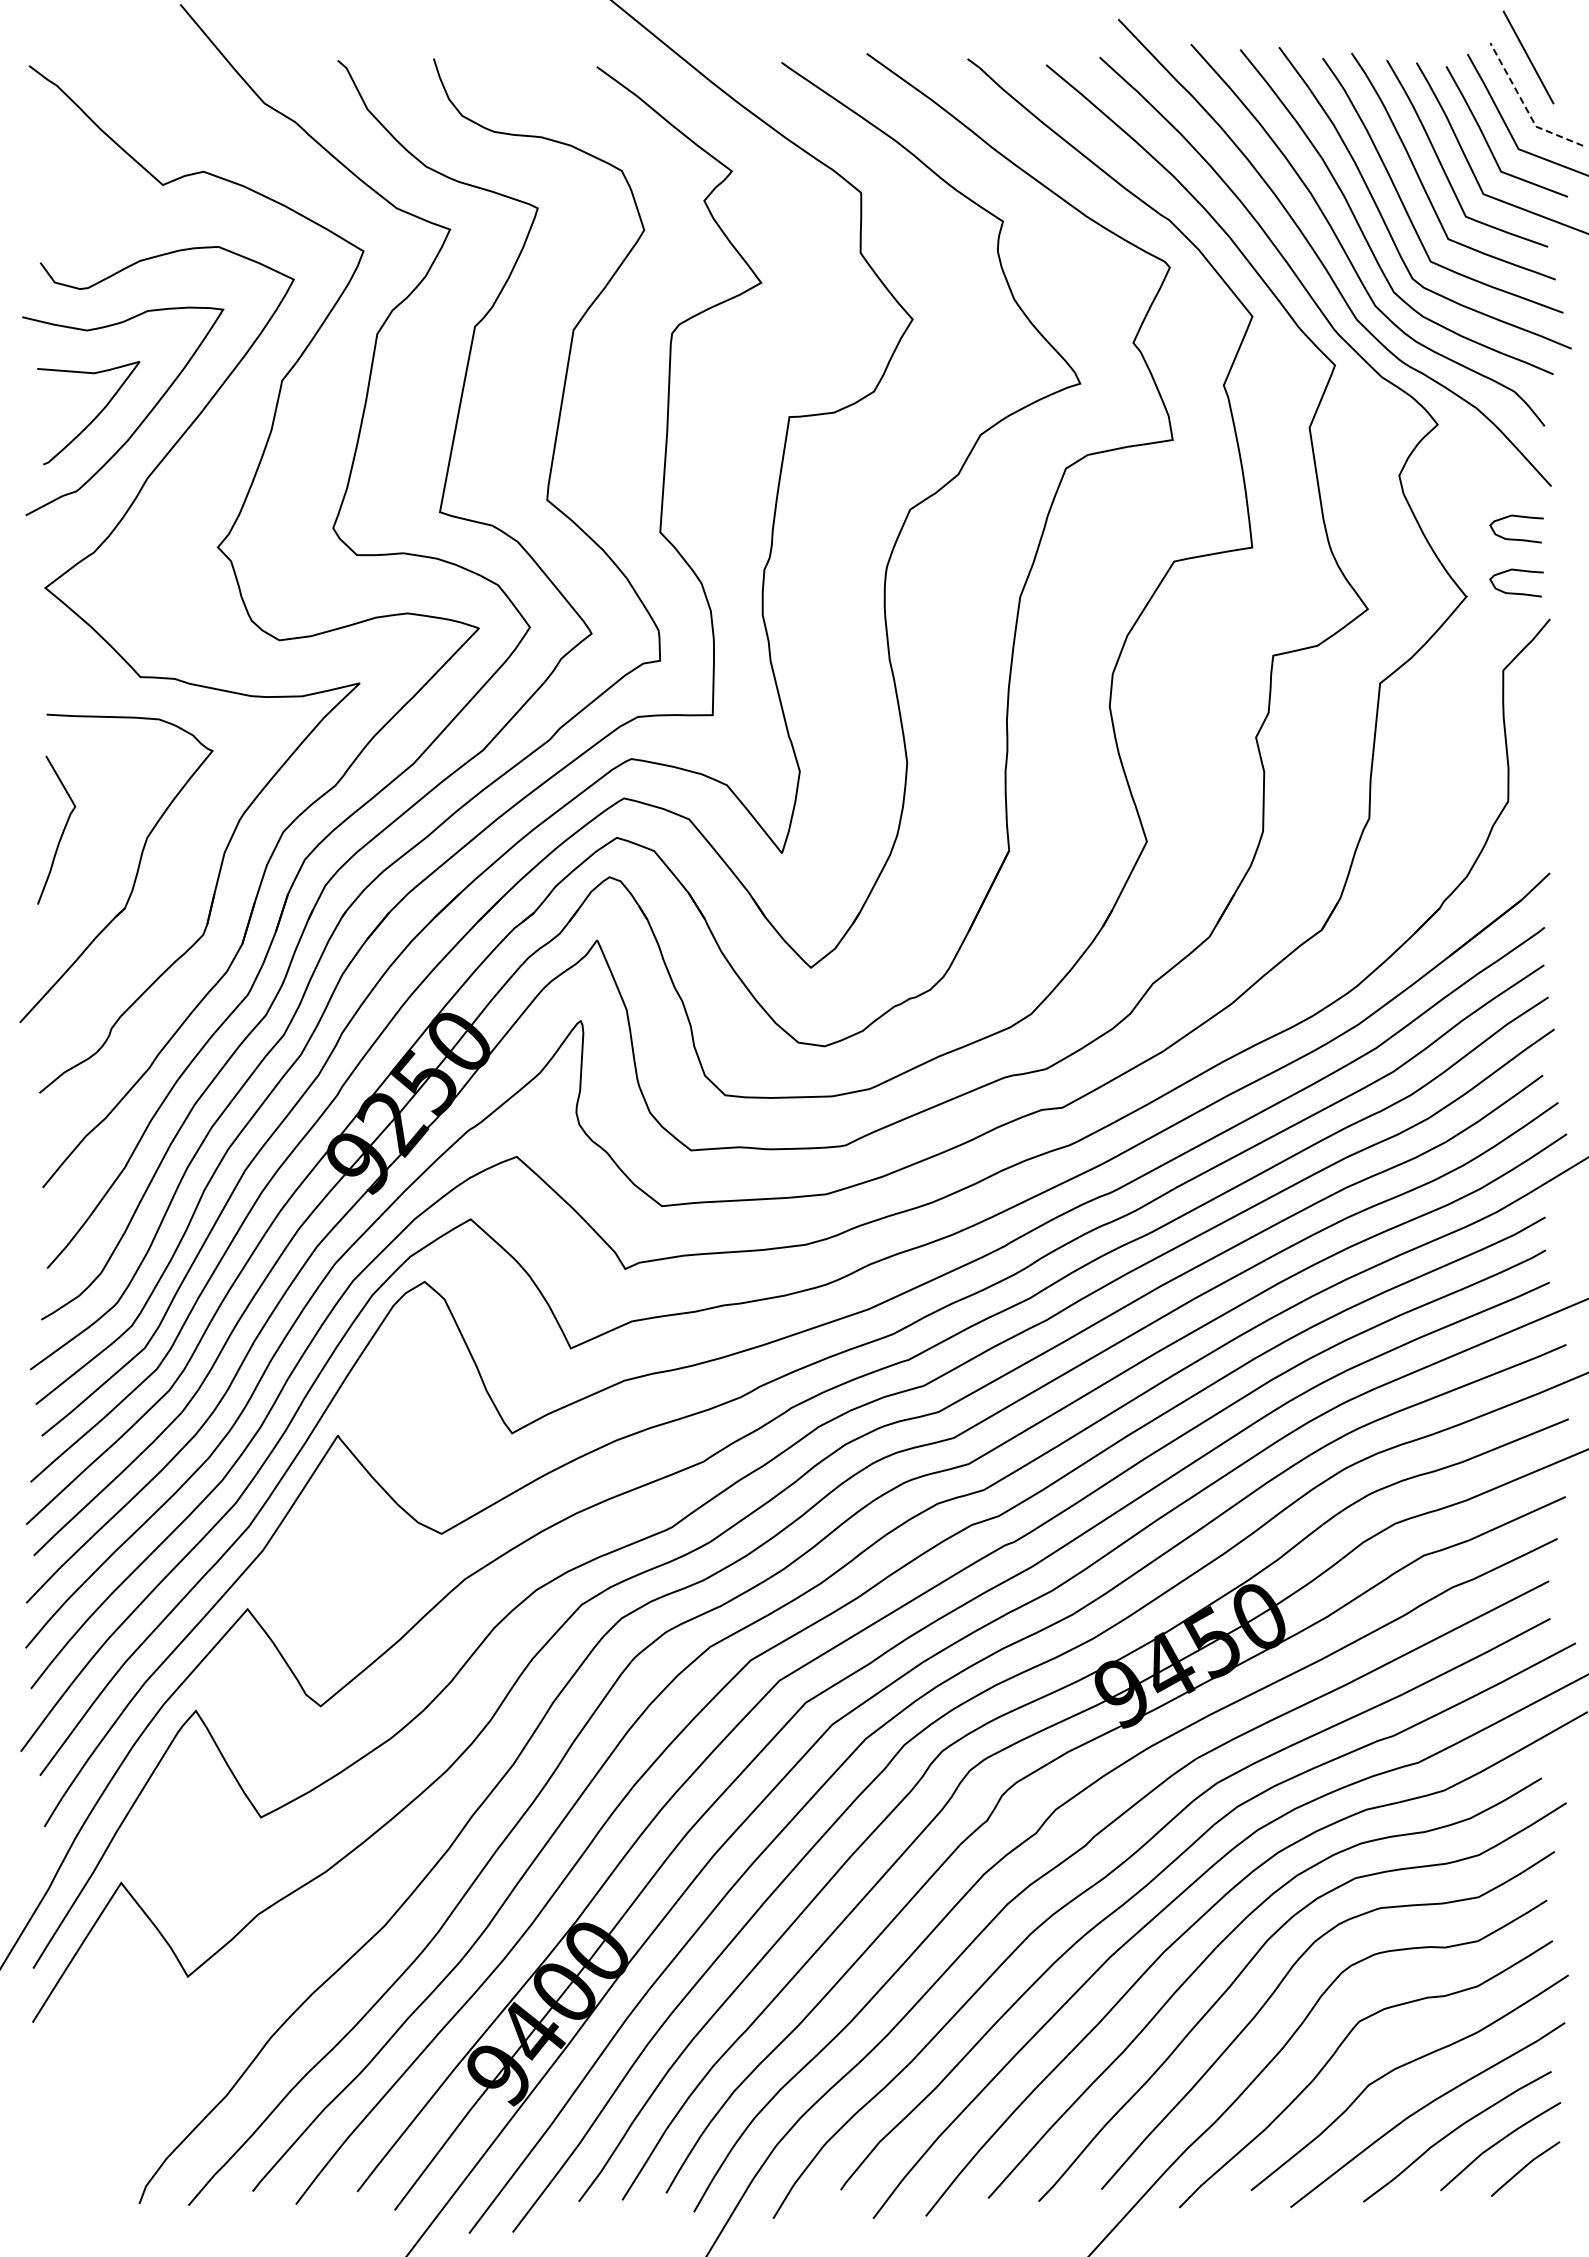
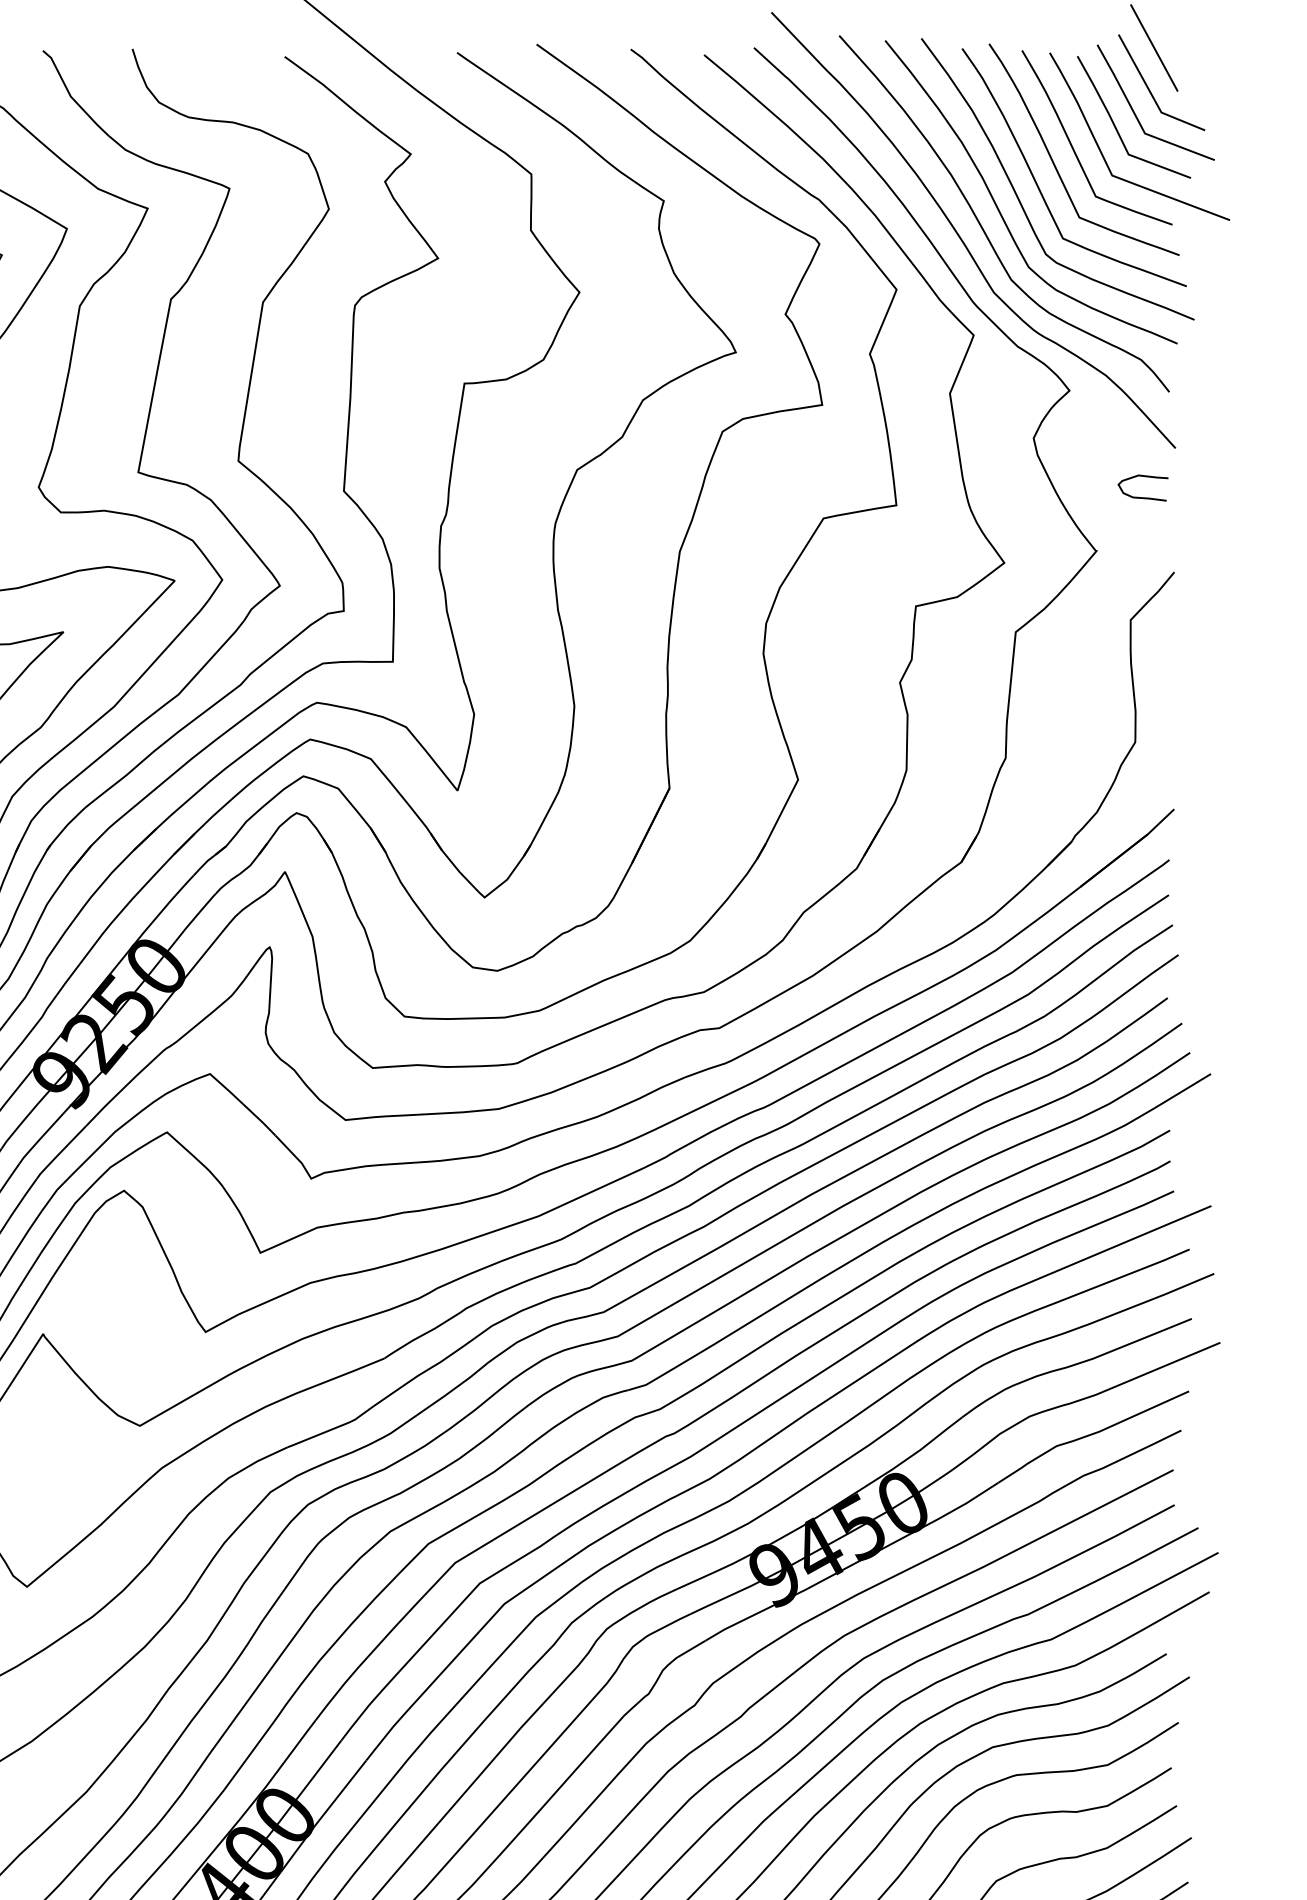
line: (1525, 107) -> (1151, 94), dashed -> solid
curve: (1516, 592) -> (1143, 547), removed

